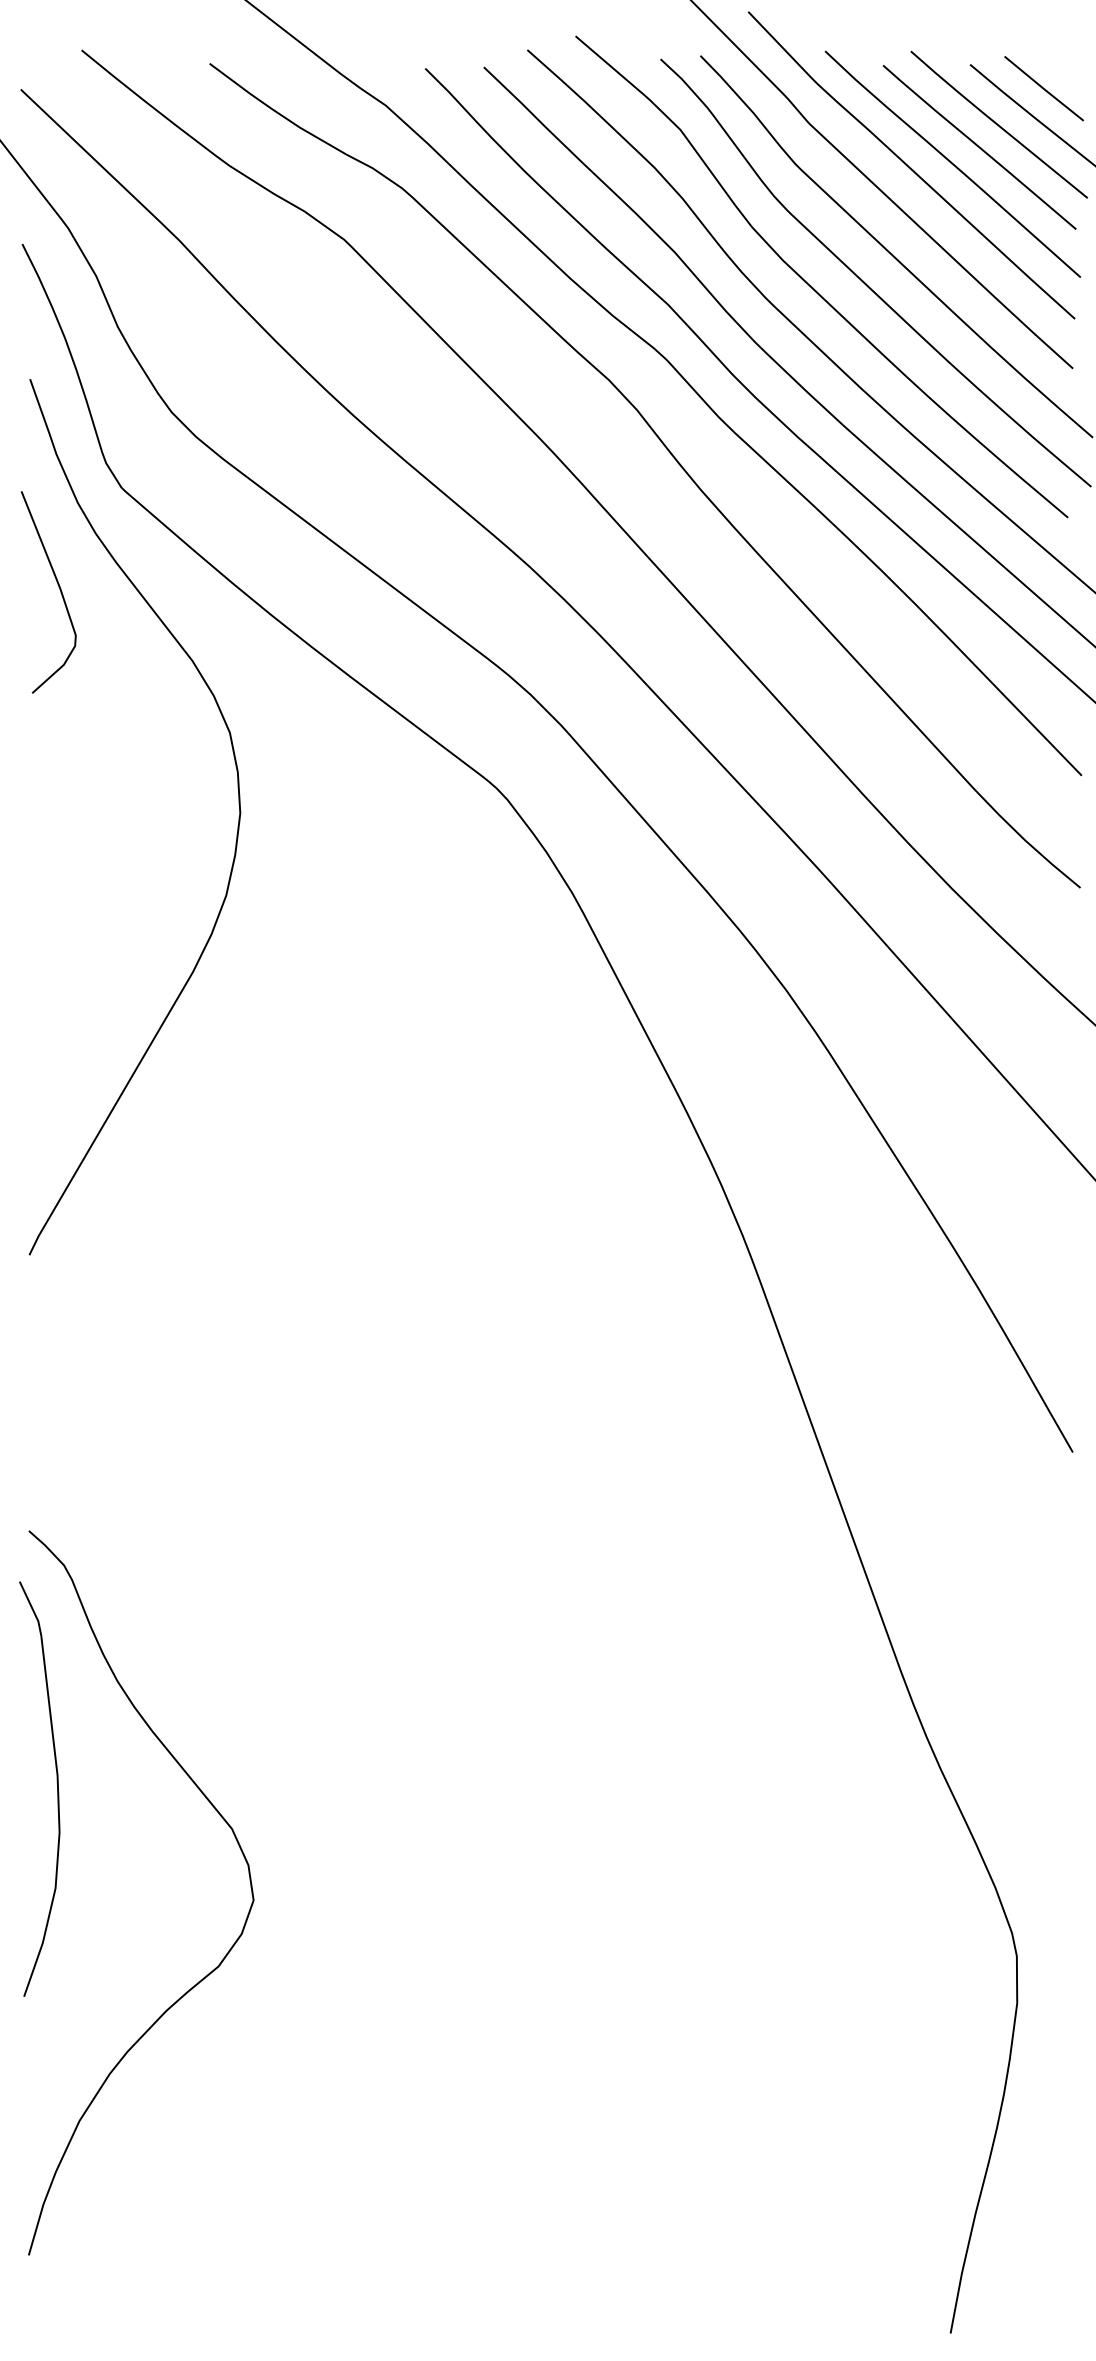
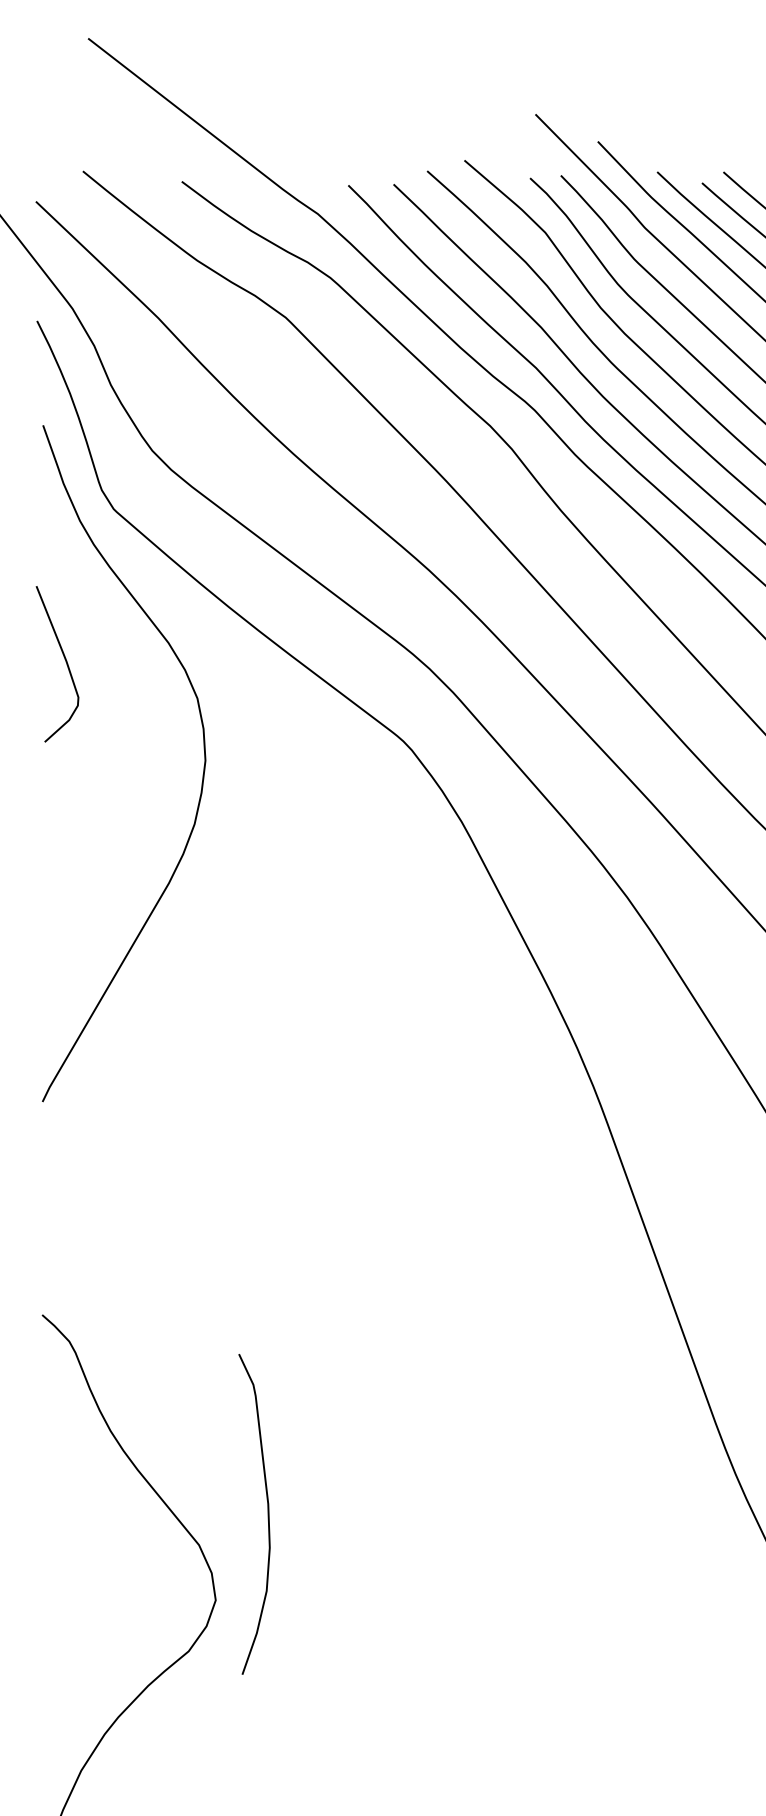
curve: (58, 587) -> (65, 660), moved
curve: (57, 1788) -> (268, 1513), moved

